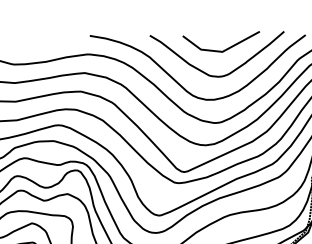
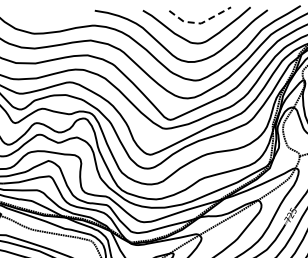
line: (221, 51) -> (200, 23), solid -> dashed

